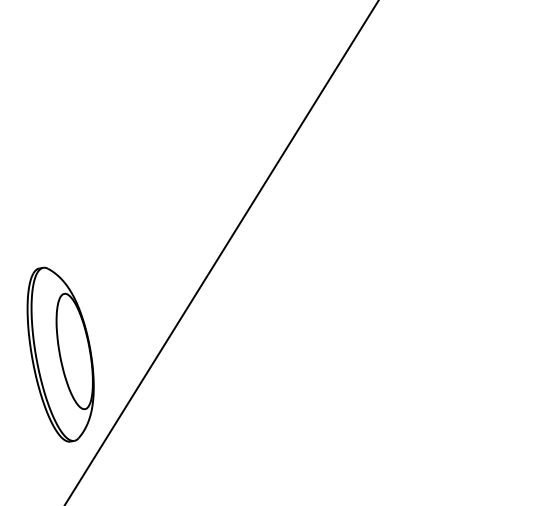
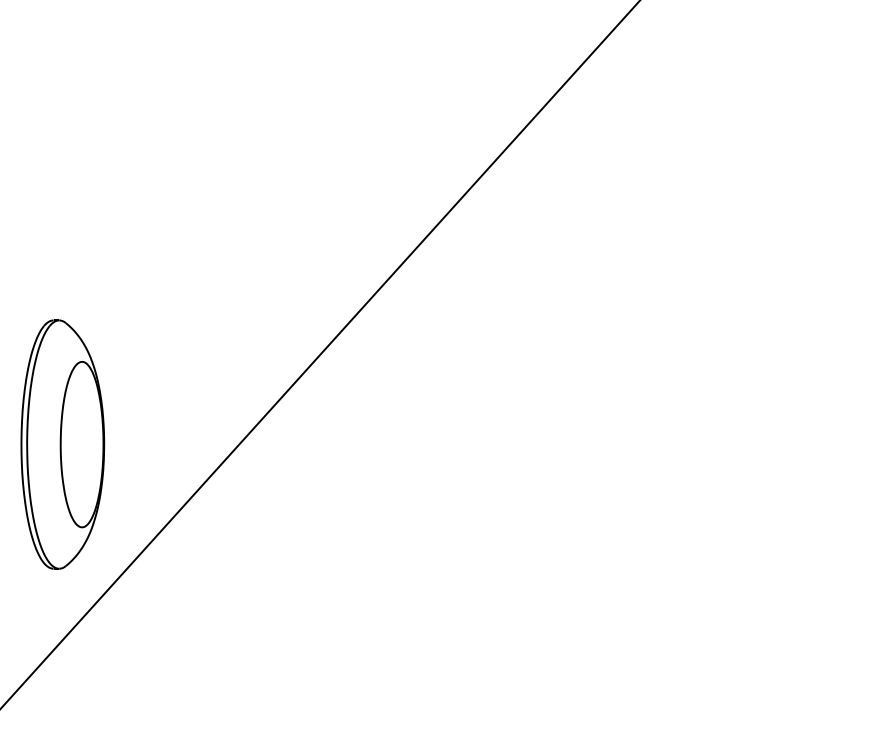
part: (61, 353) -> (62, 444), moved

